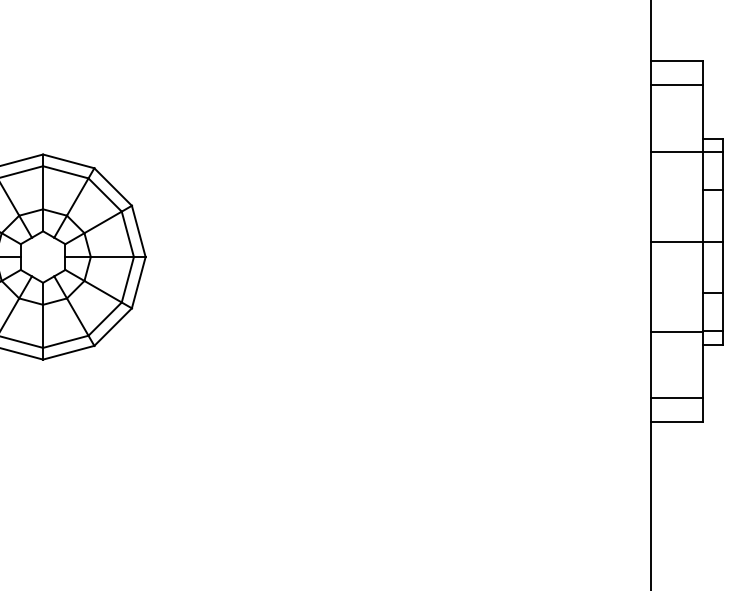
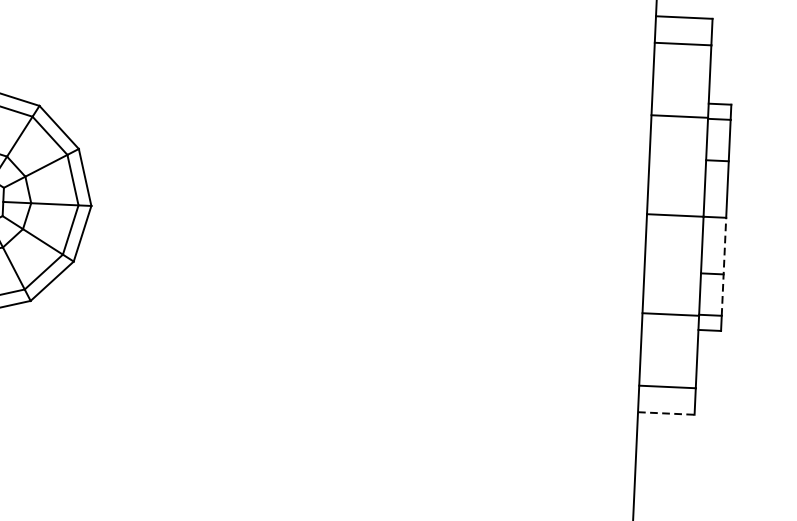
line: (723, 286) -> (724, 267), solid -> dashed
line: (676, 421) -> (666, 412), solid -> dashed

